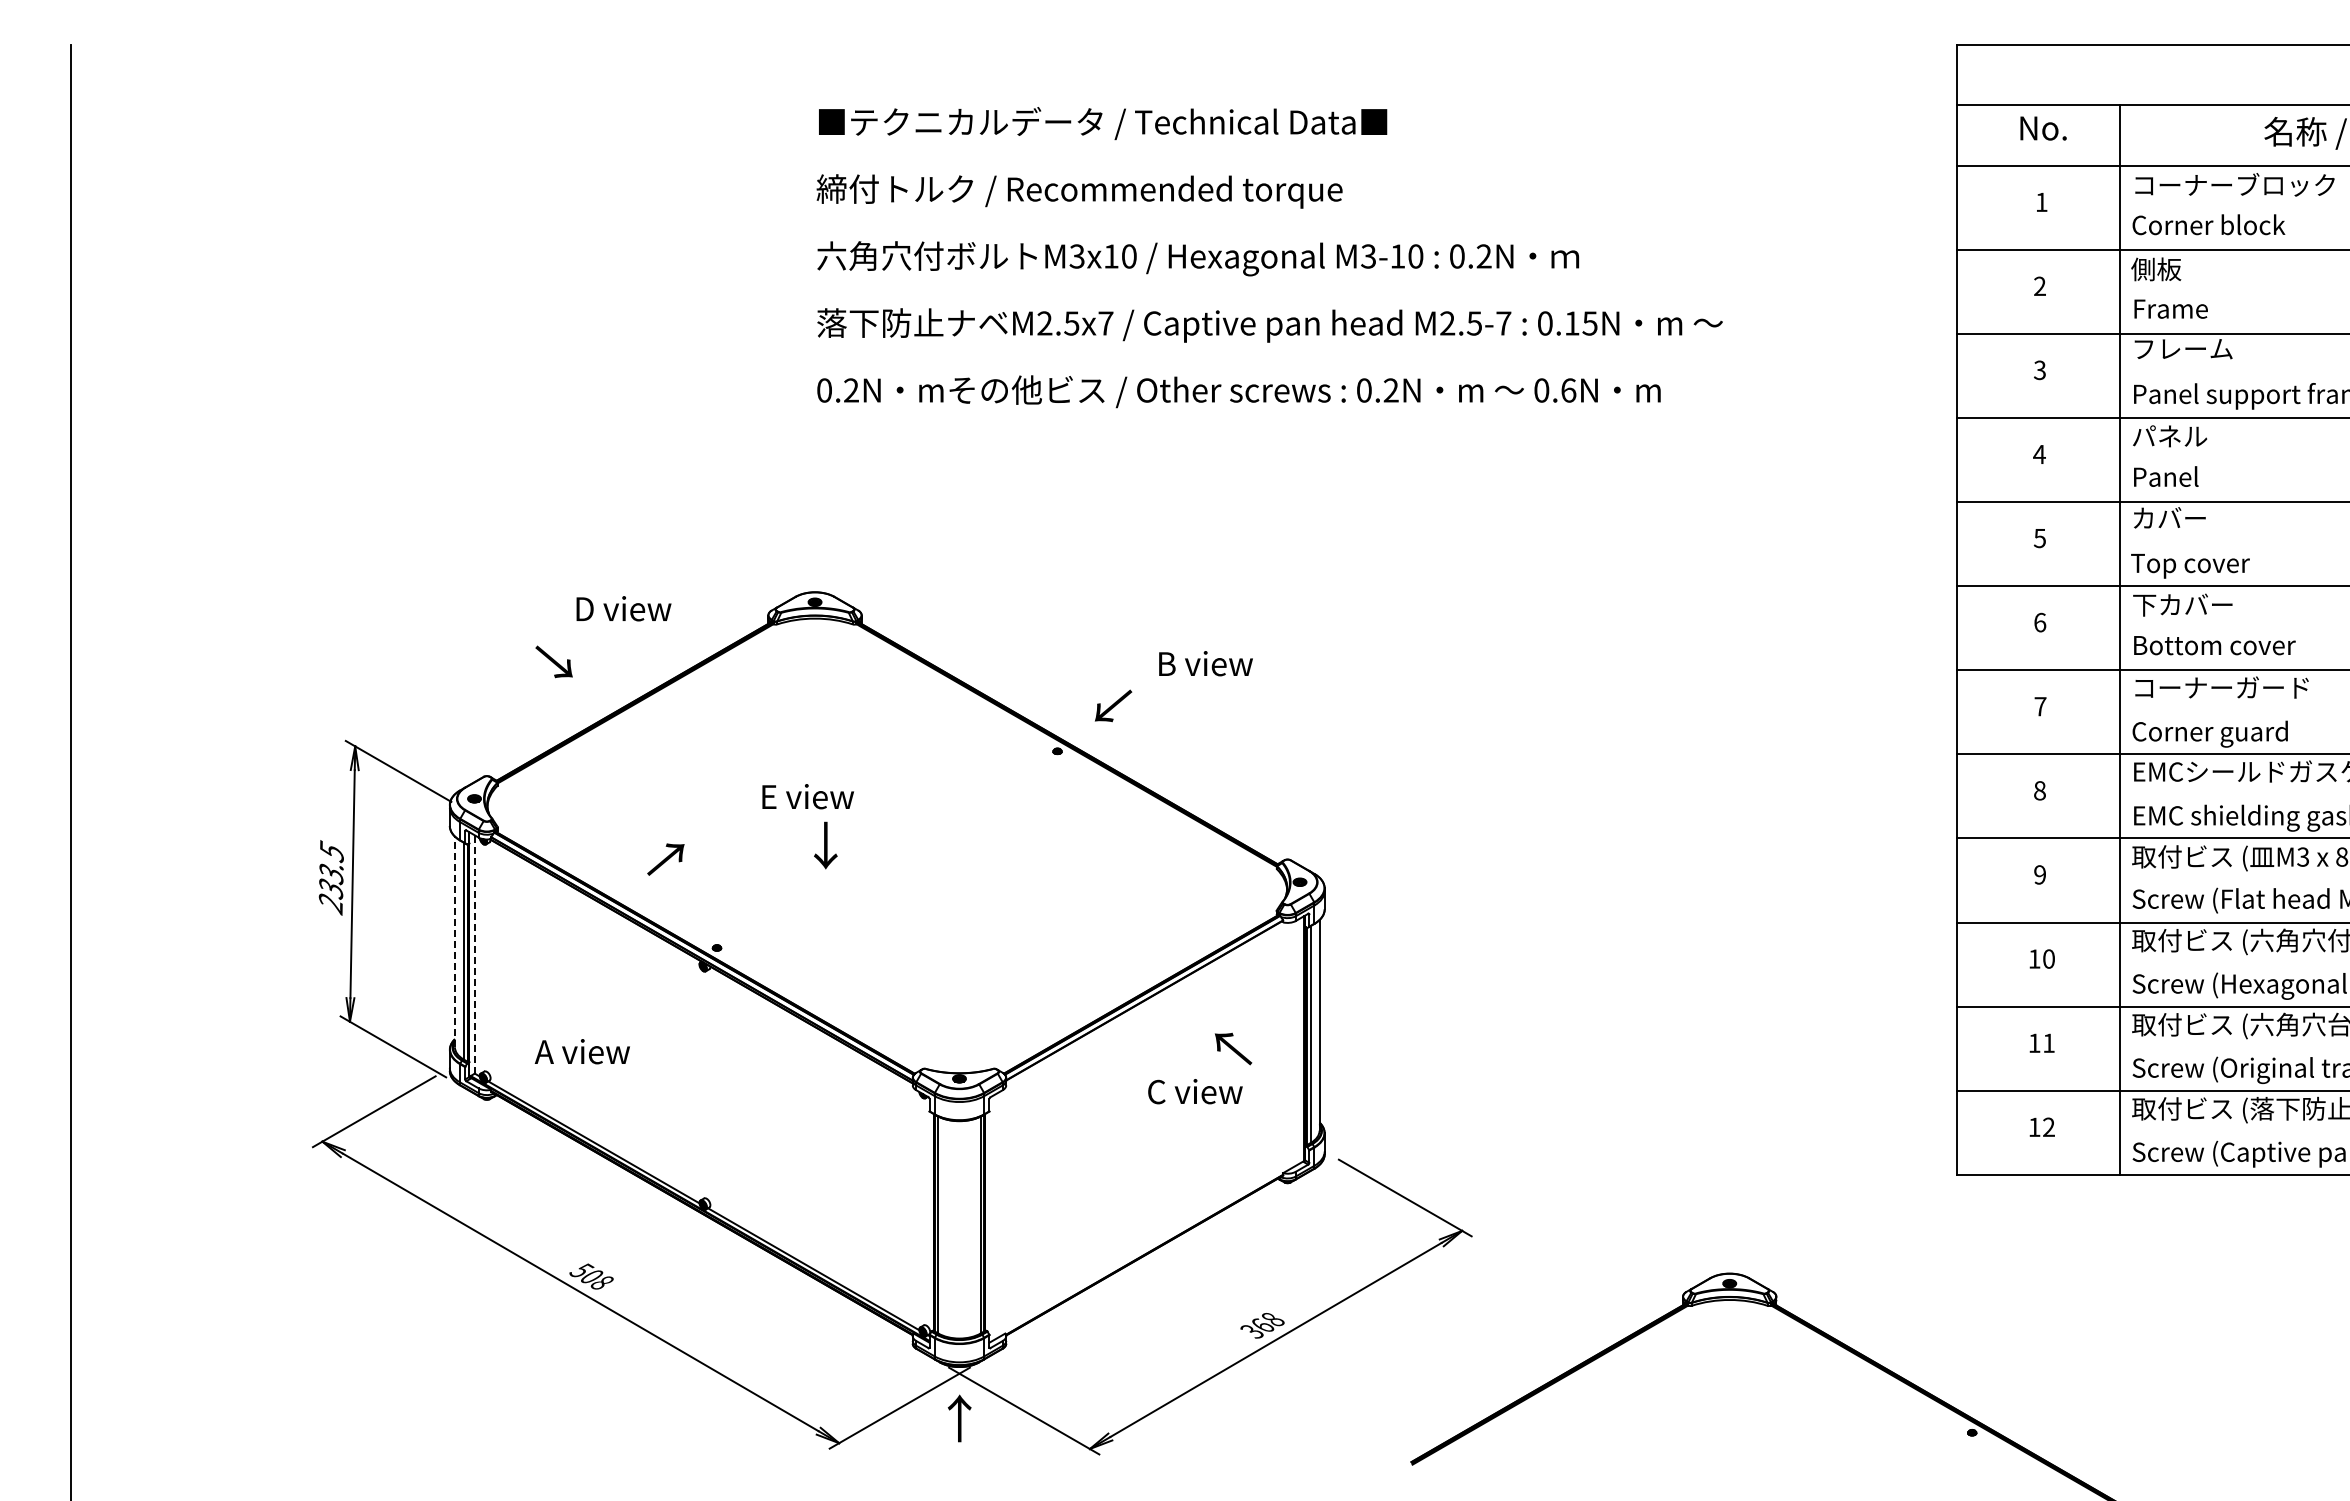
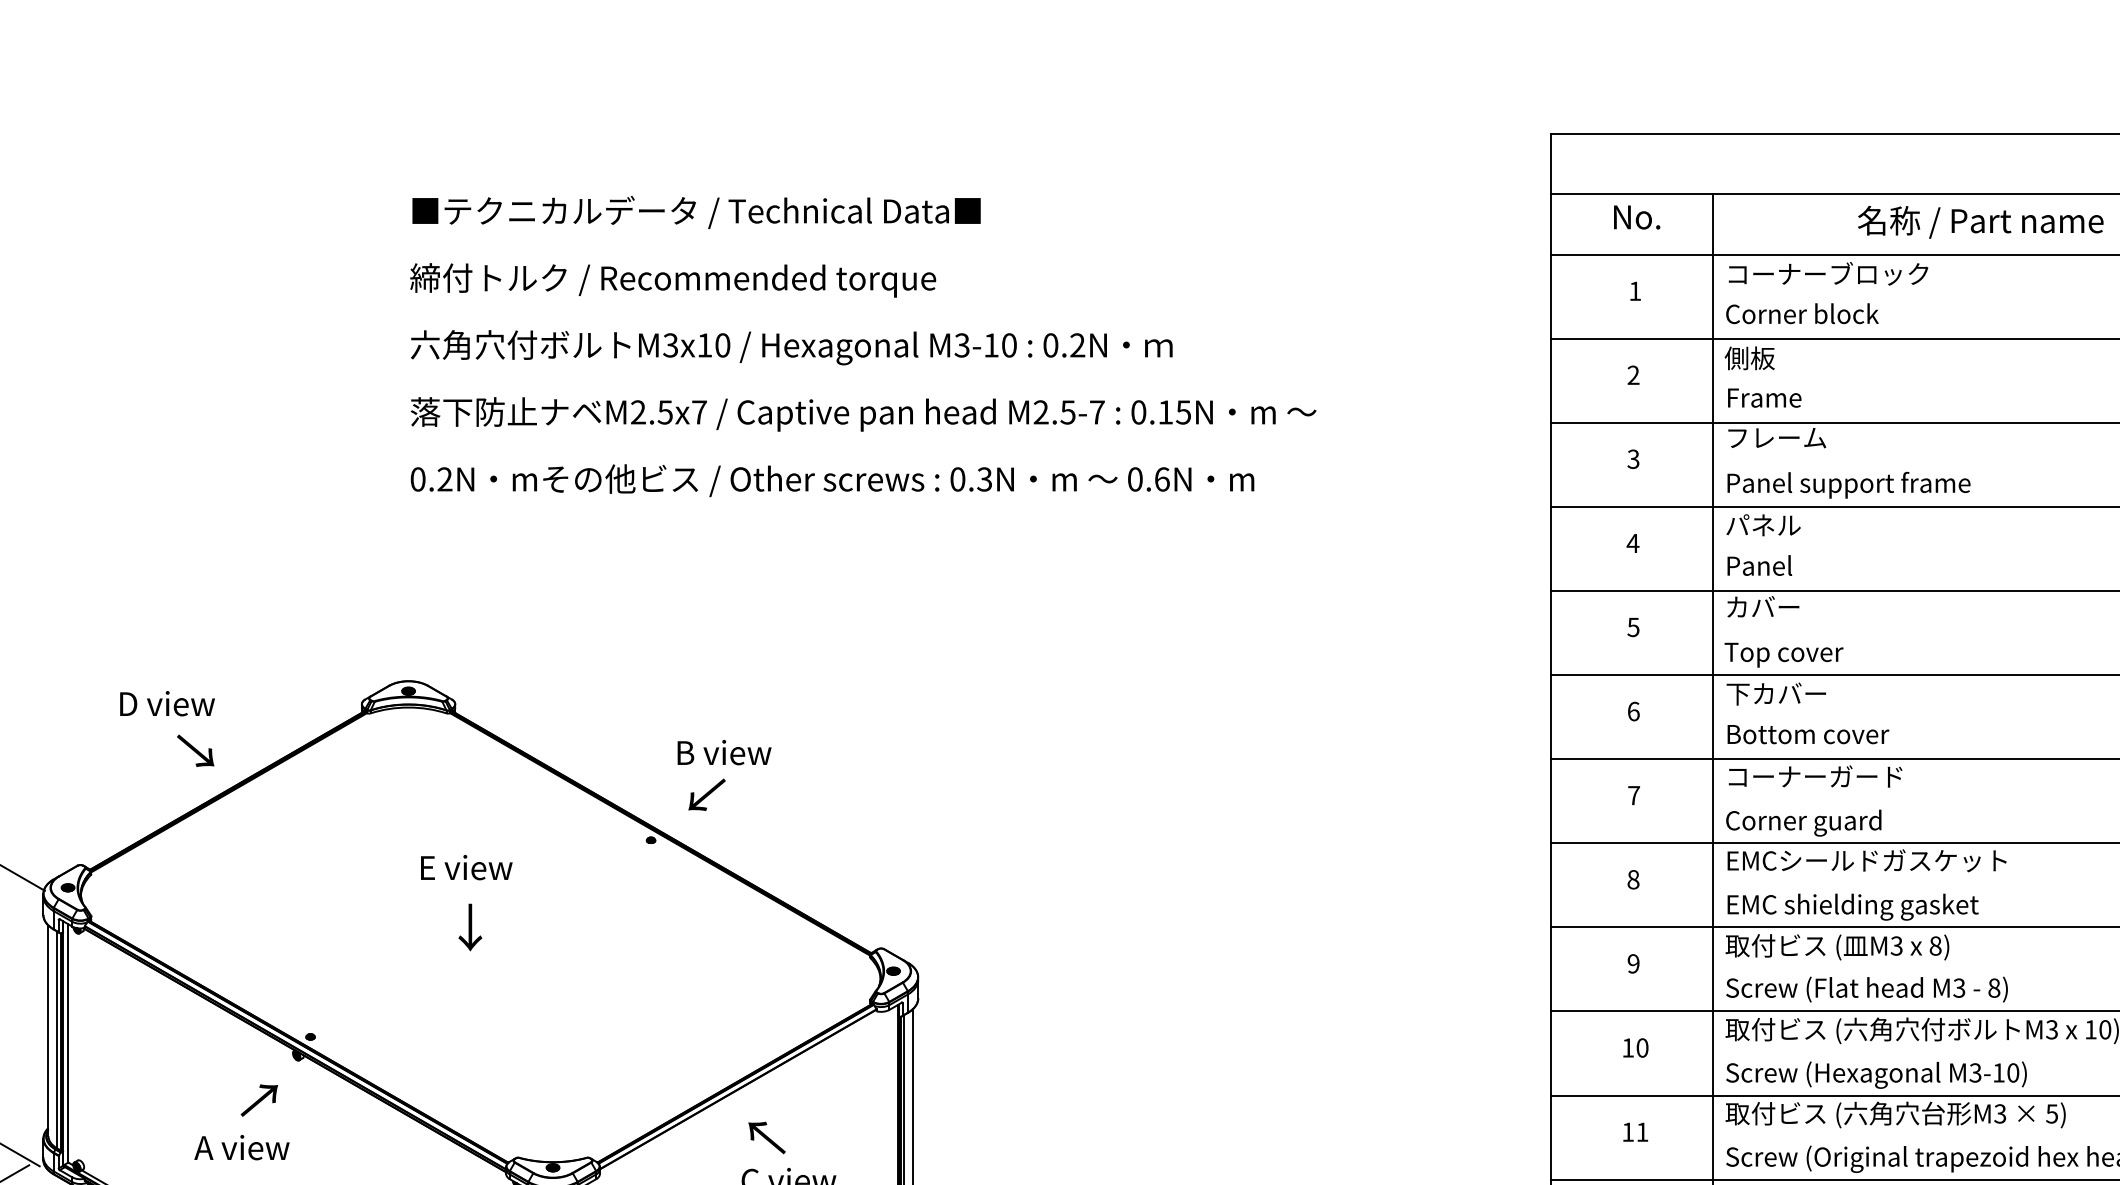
text: (1390, 390) -> (984, 479), 0.2N -> 0.3N
text: (623, 608) -> (167, 703), moved
text: (553, 661) -> (195, 750), moved
text: (1205, 663) -> (724, 752), moved
text: (807, 796) -> (466, 867), moved
text: (825, 845) -> (470, 927), moved
text: (665, 859) -> (259, 1100), moved
line: (454, 941) -> (48, 1030), dashed -> solid
line: (474, 953) -> (68, 1042), dashed -> solid
text: (1233, 1048) -> (767, 1137), moved
text: (581, 1051) -> (241, 1147), moved

